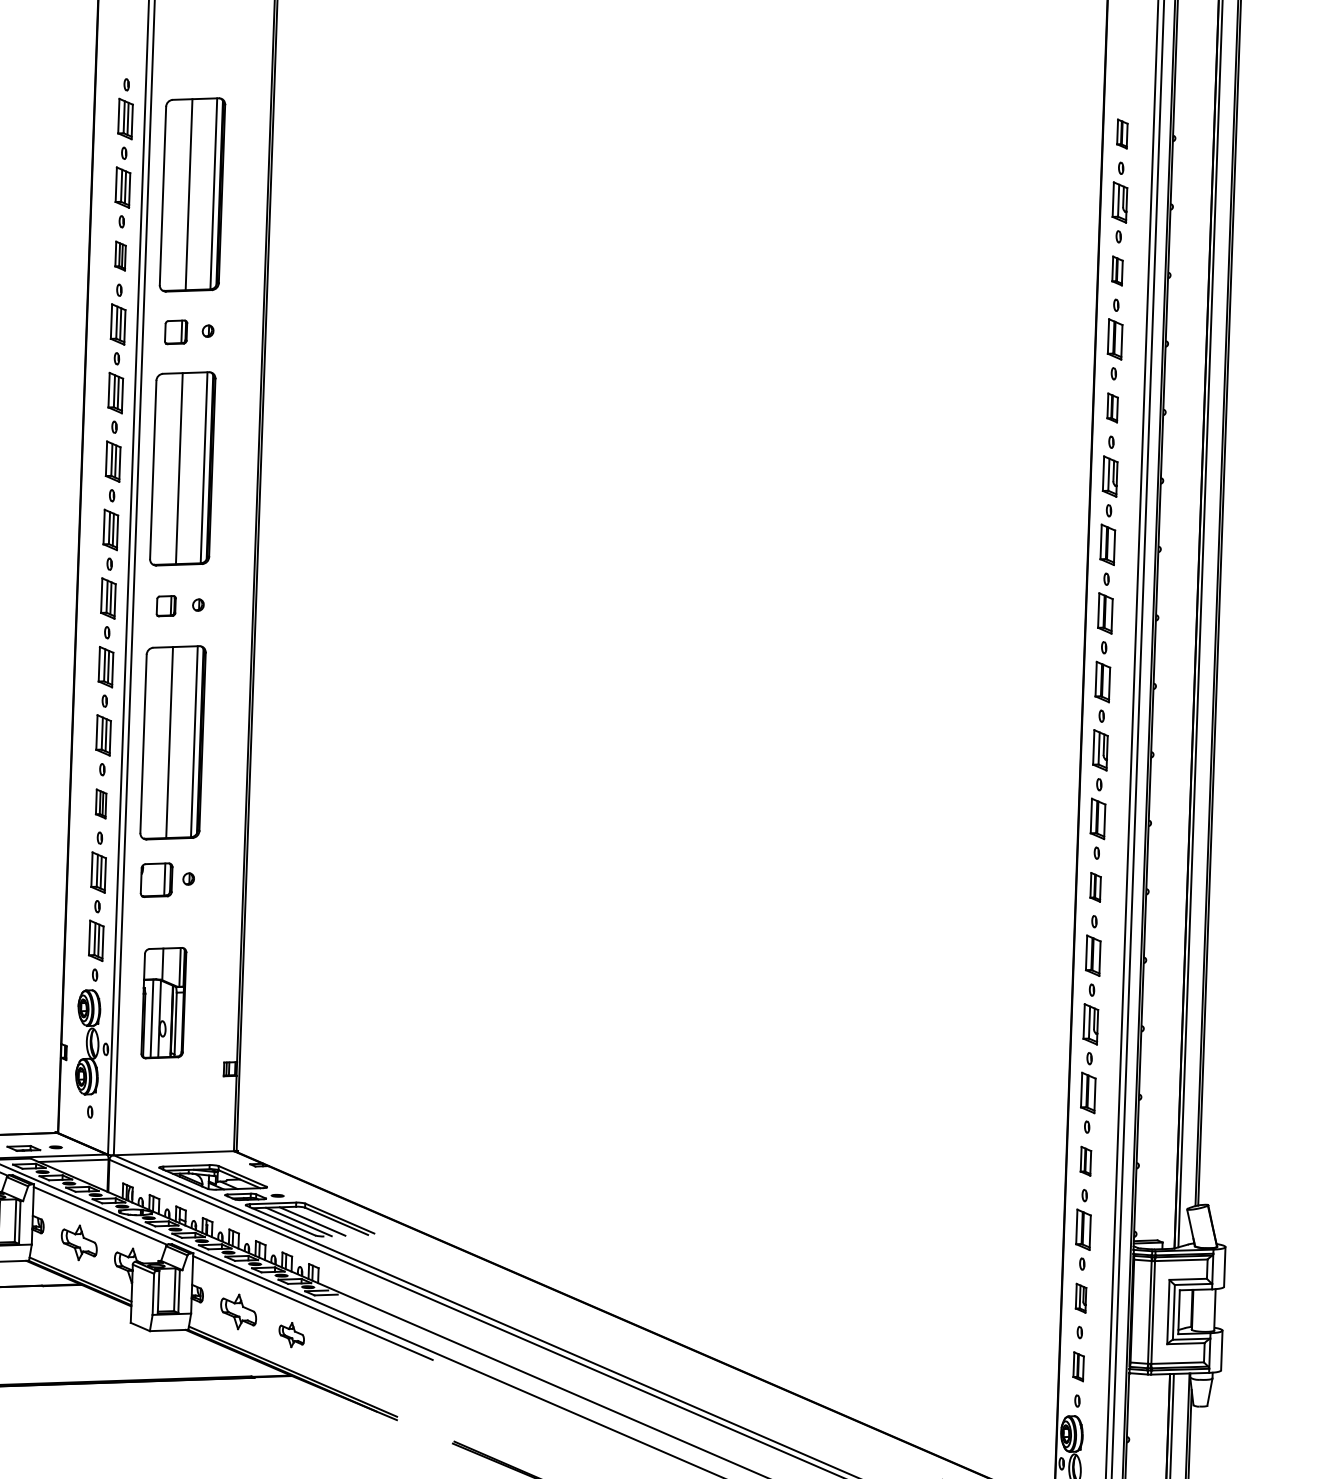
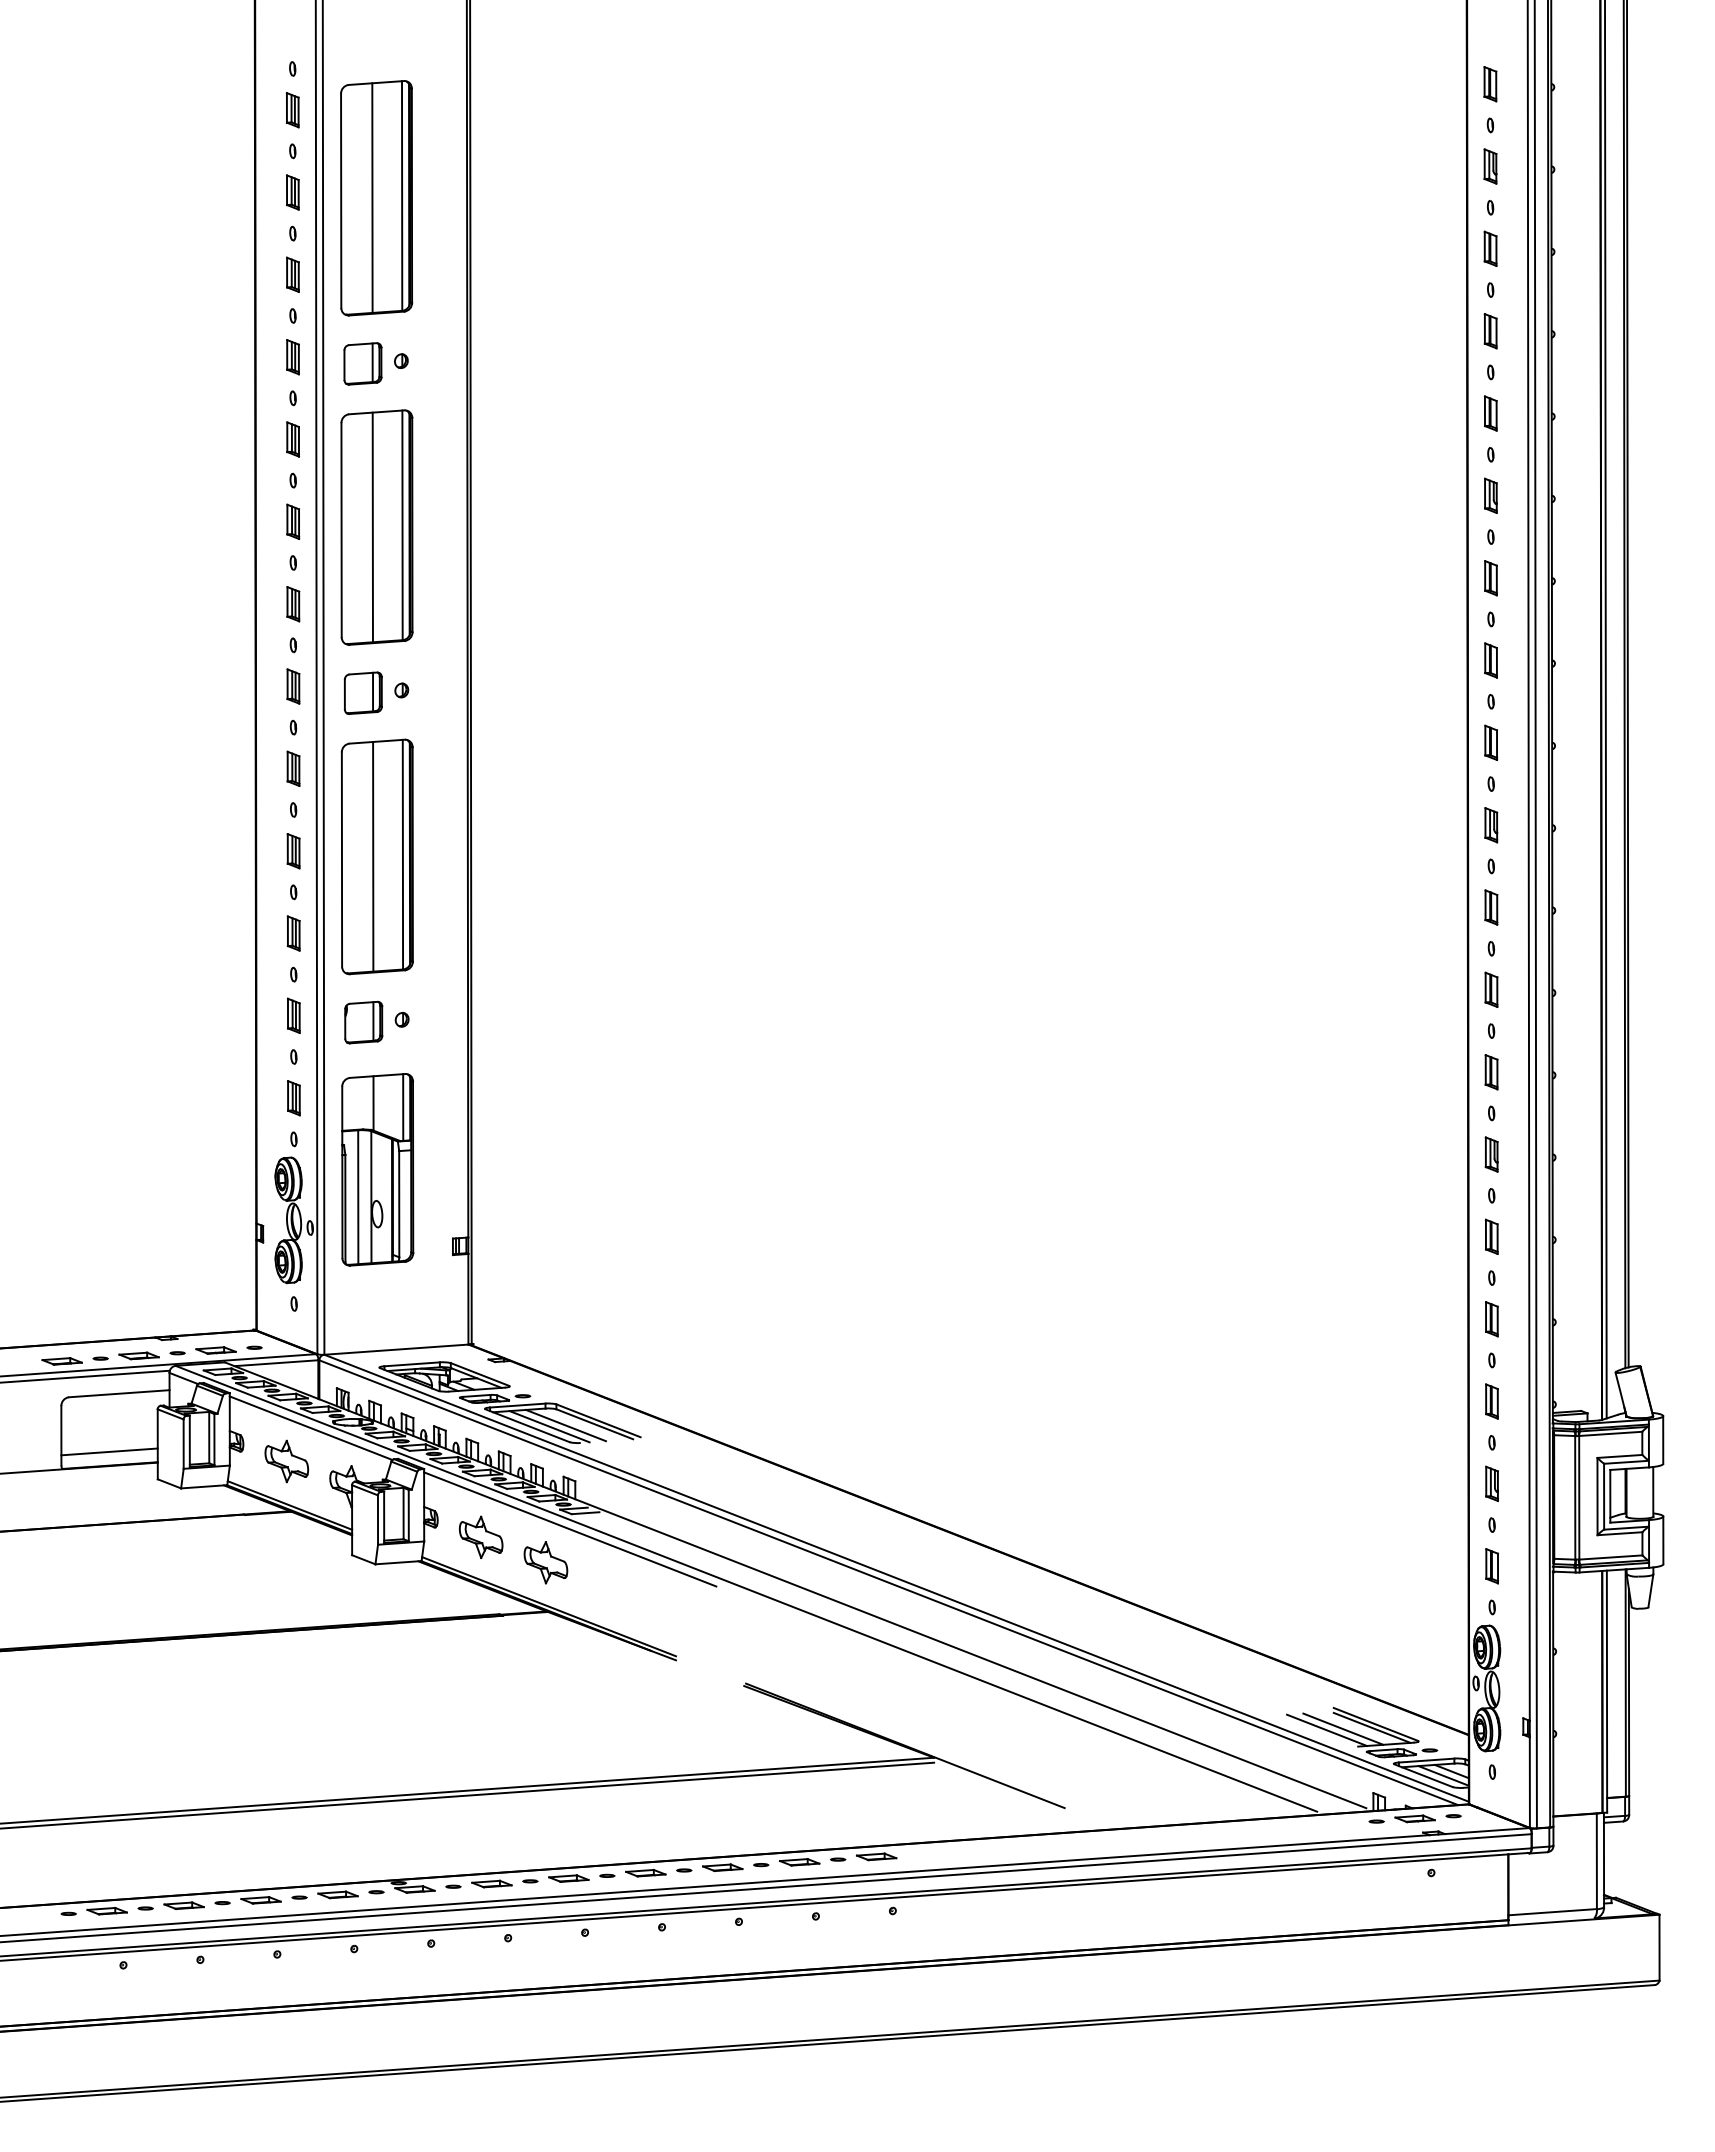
part: (125, 119) -> (292, 110), size x0.71
part: (122, 187) -> (292, 192), size x0.71
part: (1119, 202) -> (1490, 166), size x0.71
part: (117, 324) -> (292, 357), size x0.71
part: (175, 331) -> (362, 363), size x1.43
part: (1114, 339) -> (1490, 331), size x0.71
part: (115, 393) -> (292, 439), size x0.71
part: (113, 461) -> (293, 521), size x0.71
part: (1109, 476) -> (1490, 495), size x0.71
part: (111, 530) -> (293, 604), size x0.71
part: (1107, 545) -> (1490, 578), size x0.71
part: (108, 598) -> (293, 686), size x0.71
part: (165, 605) -> (362, 692), size x1.67
part: (1104, 613) -> (1490, 660), size x0.71
part: (106, 666) -> (293, 768), size x0.71
part: (1103, 681) -> (1491, 742), size x0.71
part: (103, 735) -> (293, 851), size x0.71
part: (1100, 750) -> (1491, 825), size x0.71
part: (1098, 818) -> (1491, 907), size x0.71
part: (98, 872) -> (293, 1015), size x0.71
part: (95, 941) -> (293, 1098), size x0.71
part: (1093, 956) -> (1491, 1072), size x0.71
part: (163, 1002) -> (377, 1169), size x1.43
part: (1090, 1024) -> (1491, 1154), size x0.71
part: (1088, 1092) -> (1491, 1236), size x0.71
part: (1083, 1229) -> (1491, 1401), size x0.71
part: (291, 1334) -> (545, 1562), size x1.43

